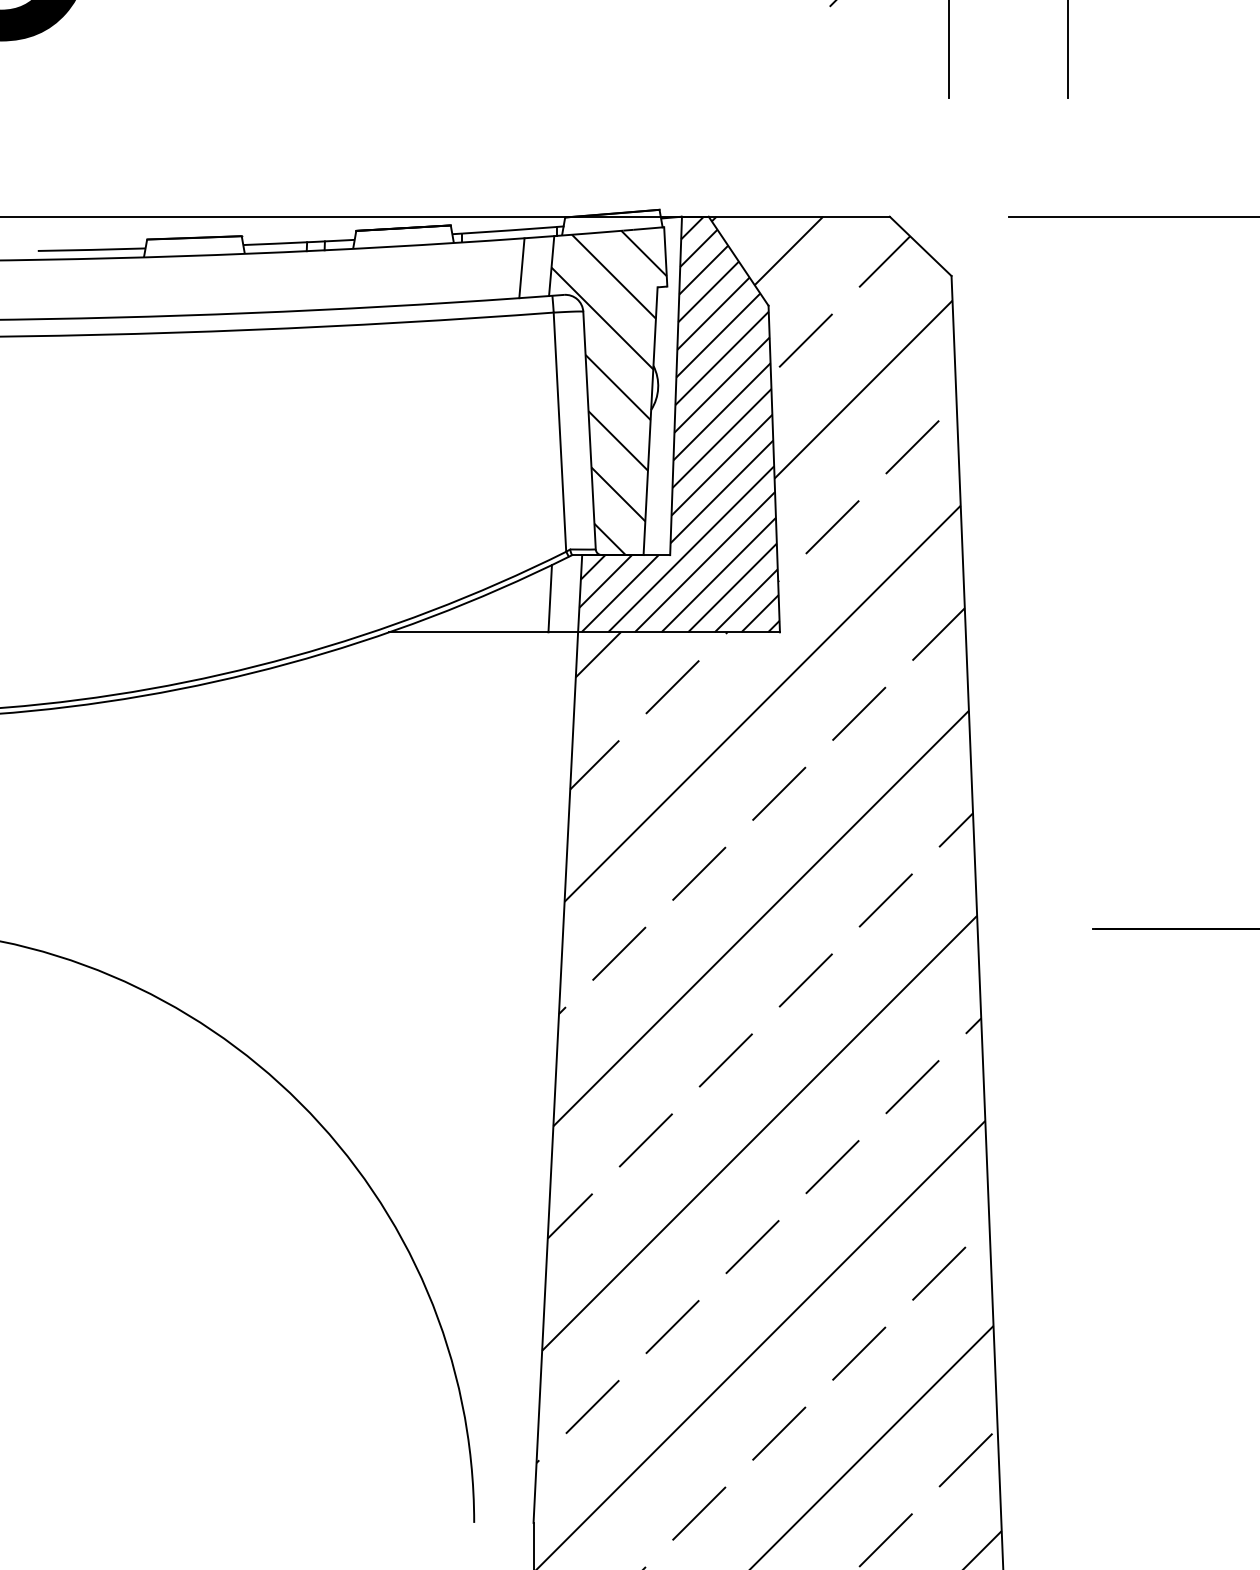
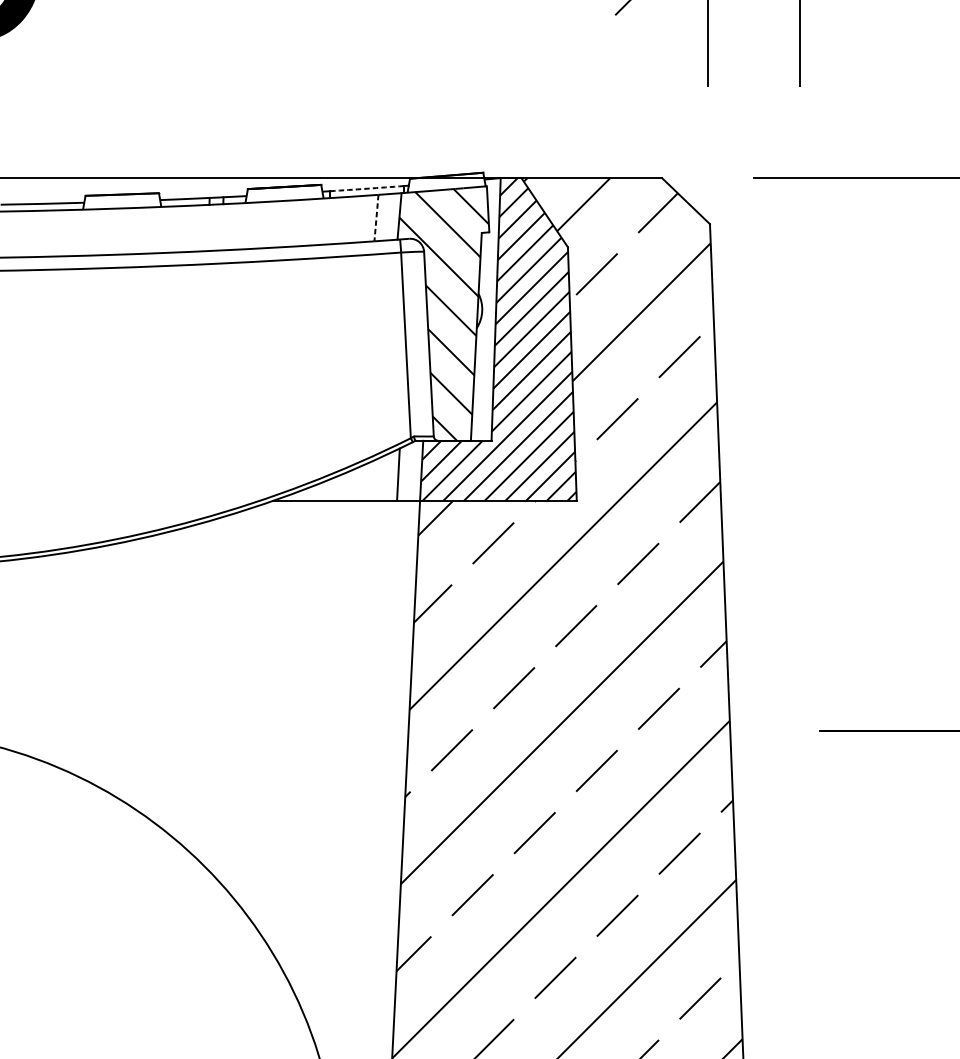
arc: (509, 230) -> (366, 188), solid -> dashed
line: (521, 268) -> (376, 218), solid -> dashed

